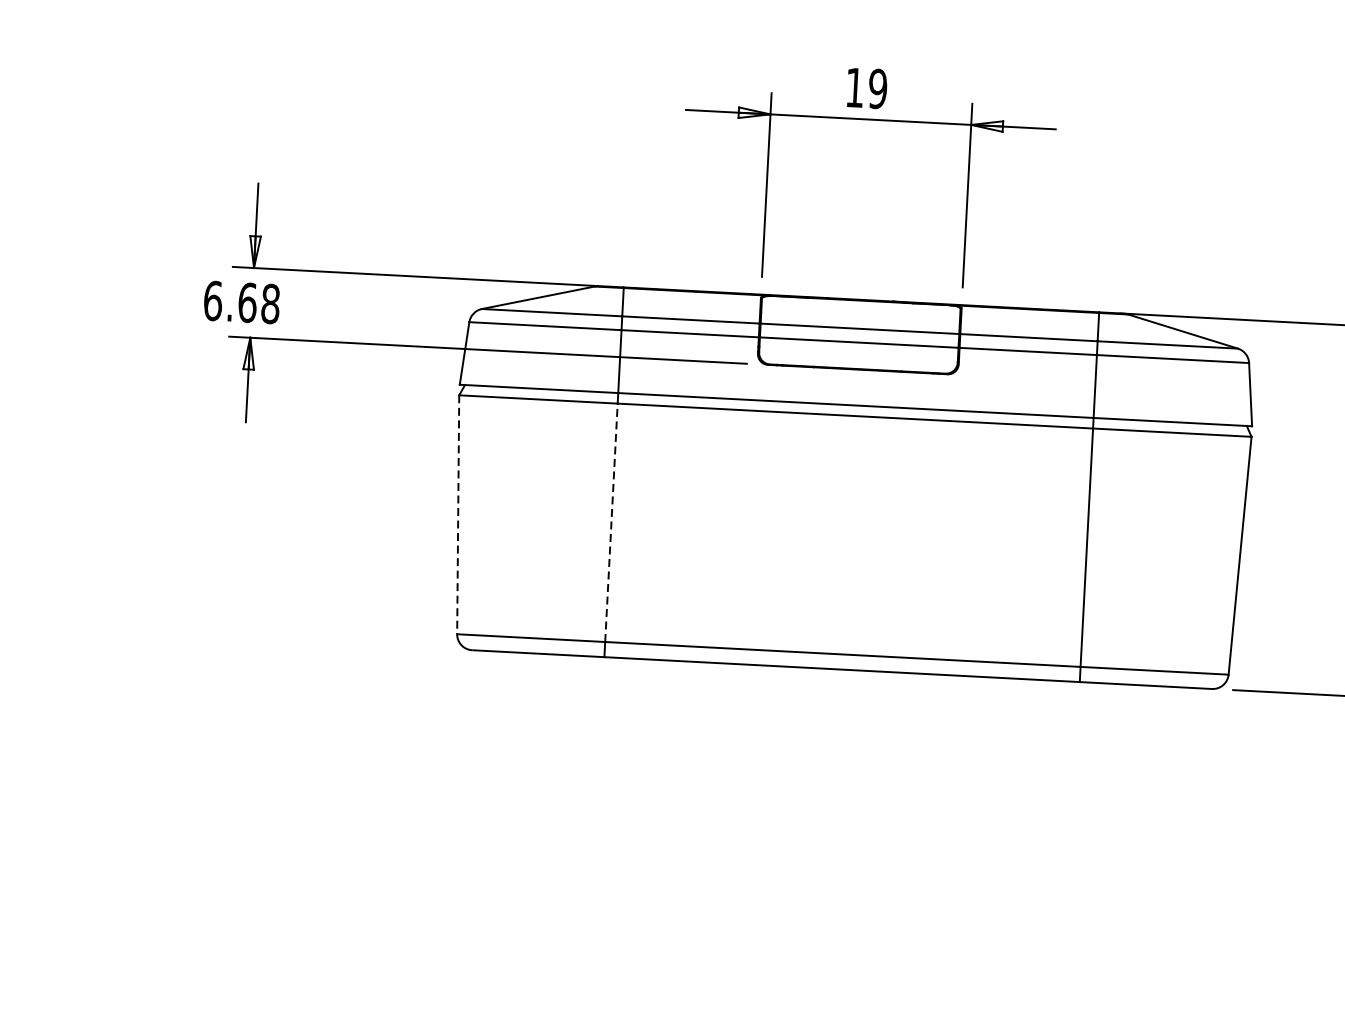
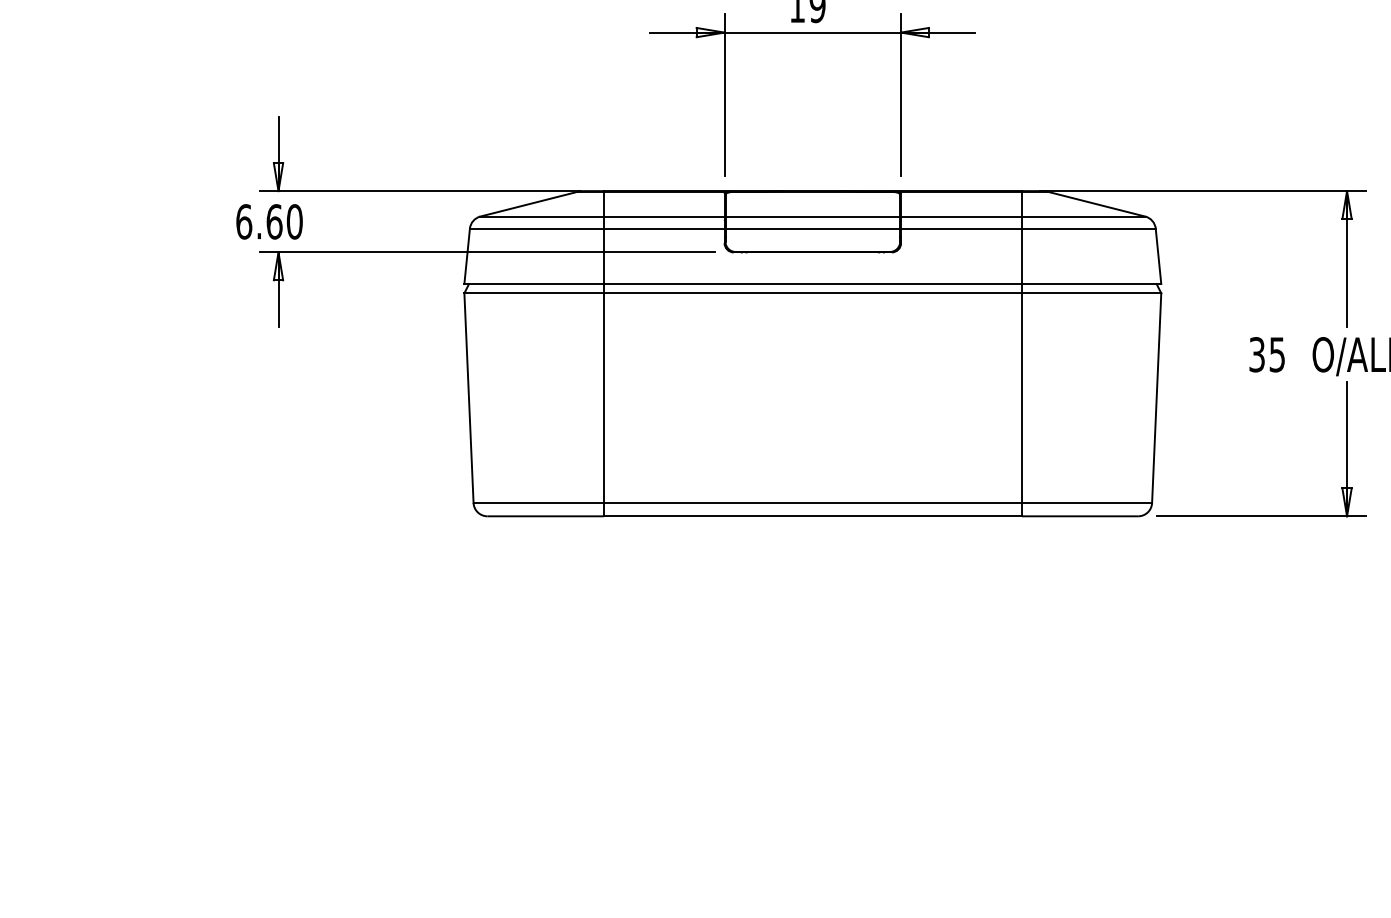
text: (270, 303) -> (294, 221), 6.68 -> 6.60
line: (457, 515) -> (468, 398), dashed -> solid
line: (611, 523) -> (603, 398), dashed -> solid

